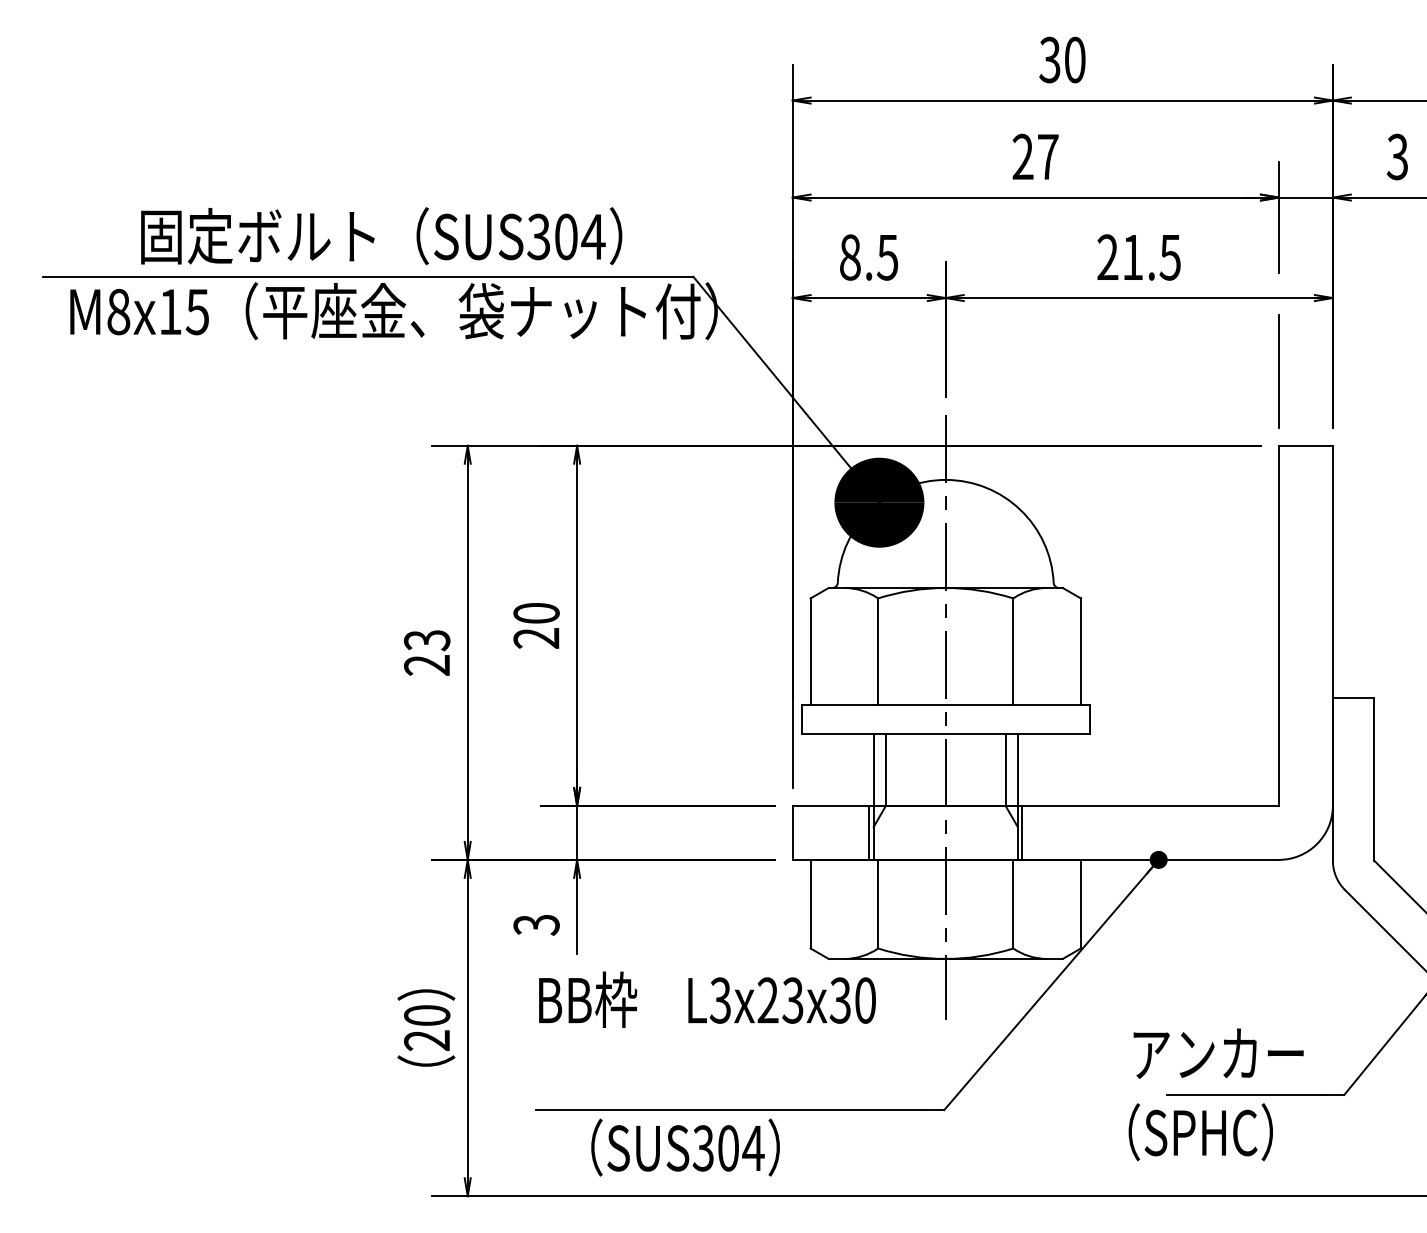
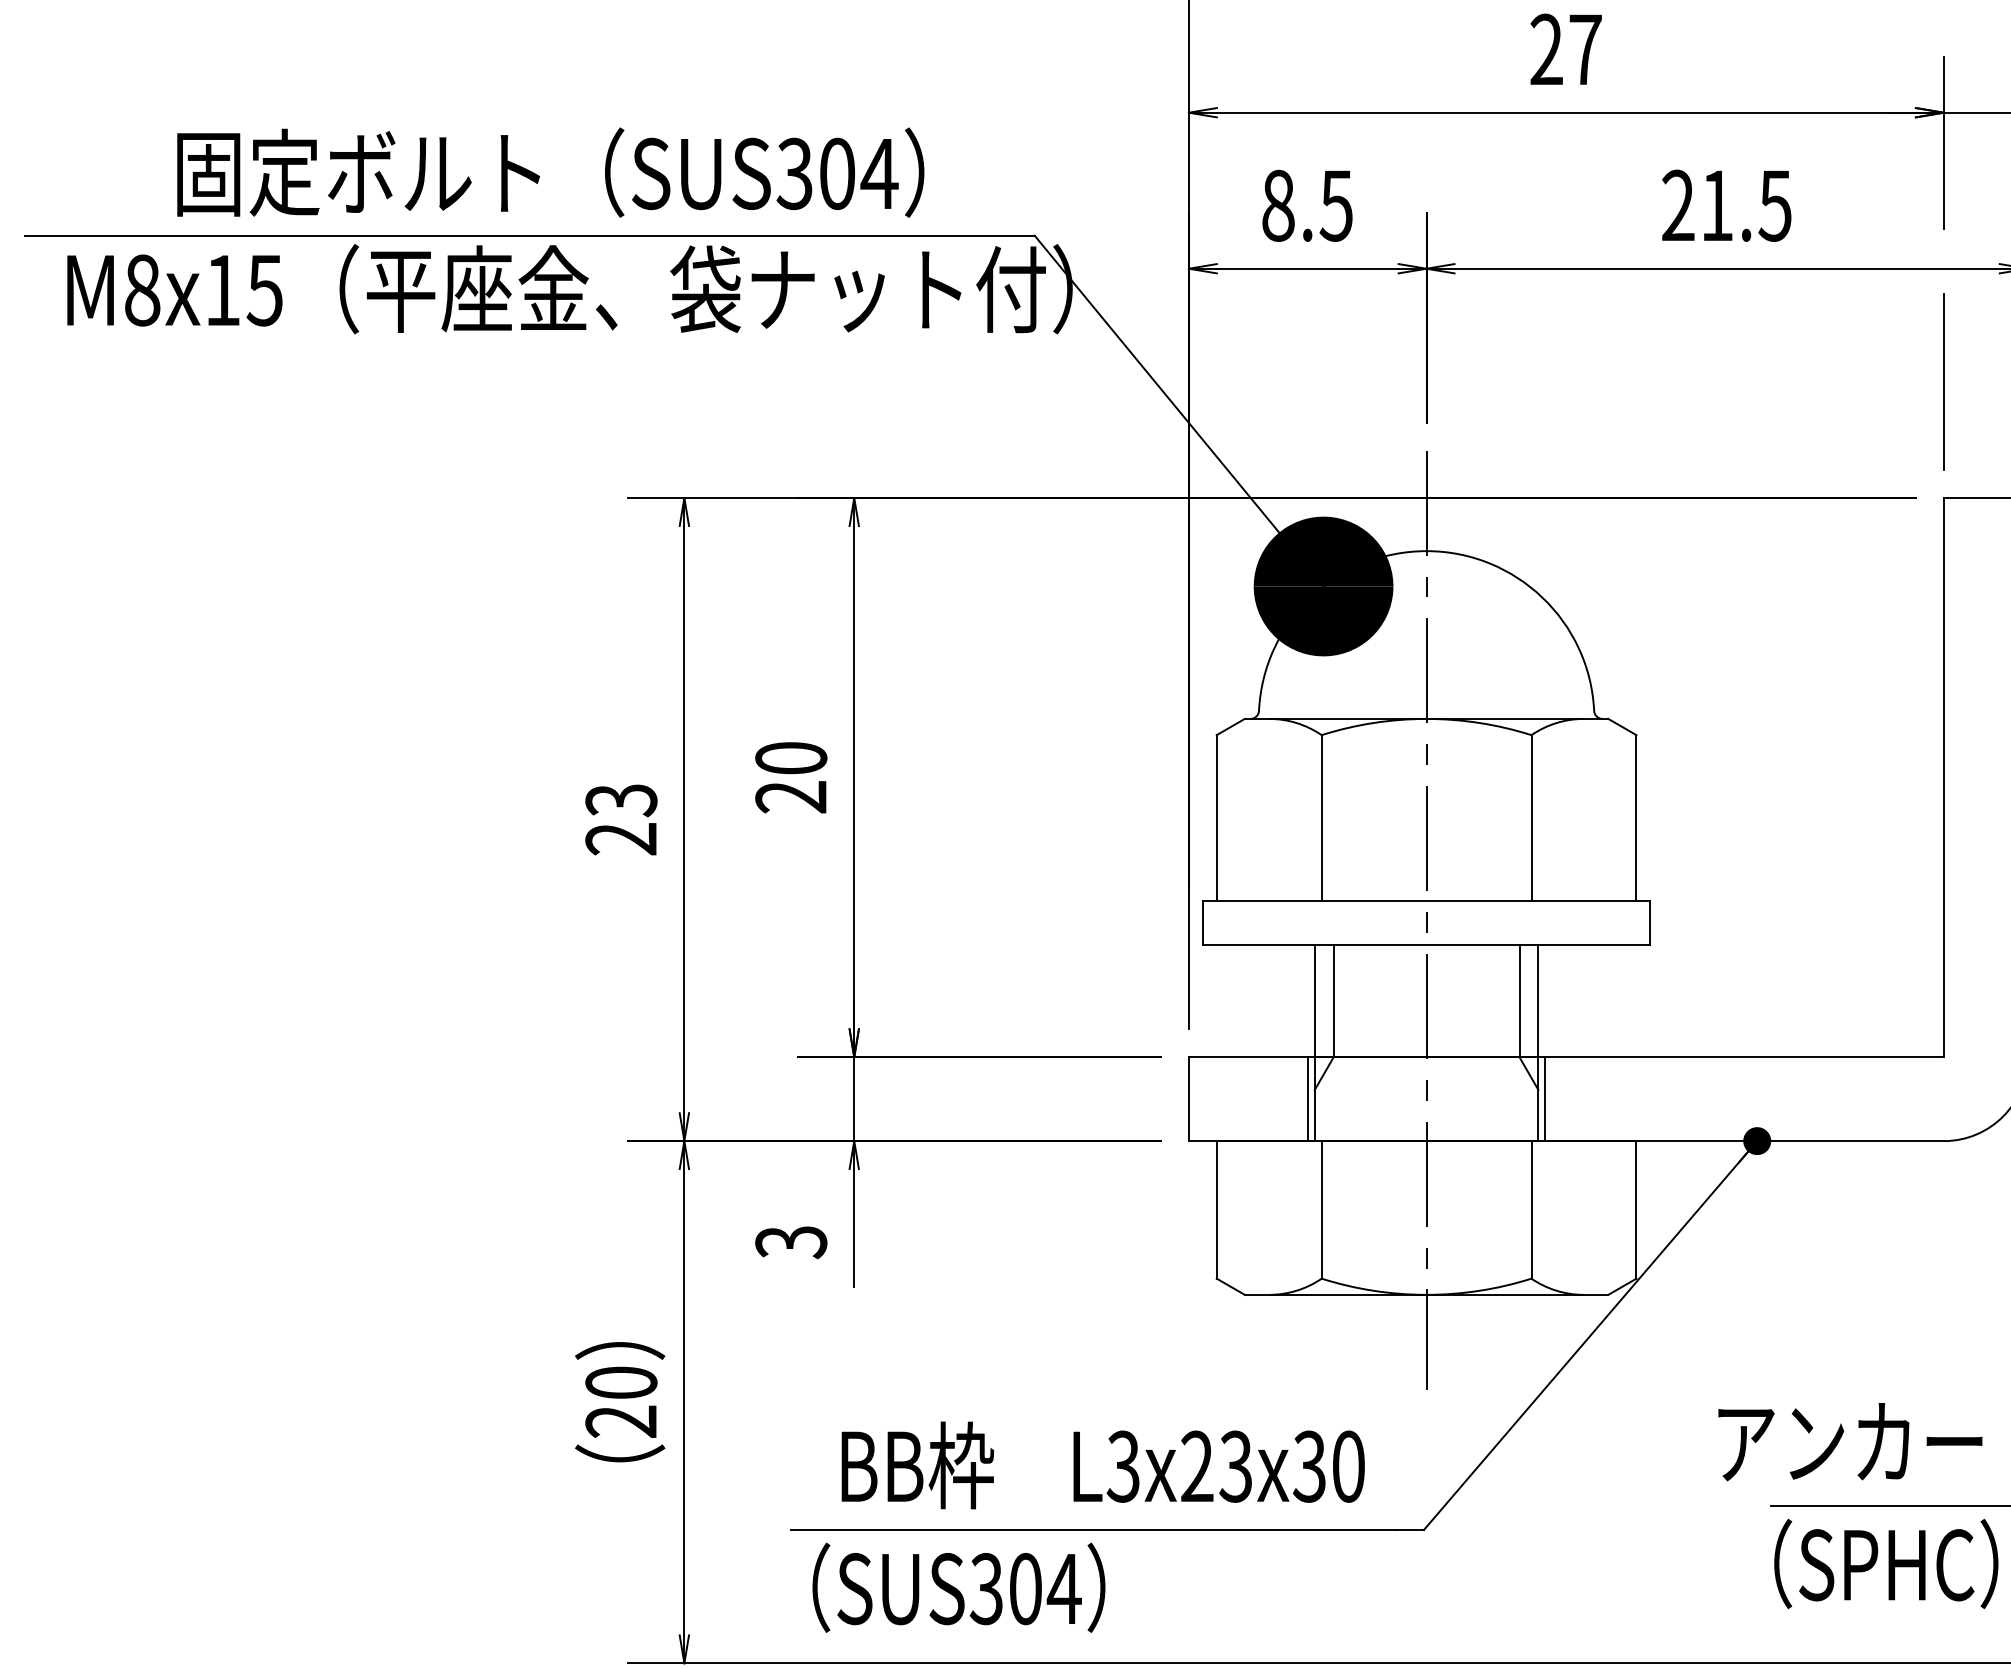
text: (707, 999) -> (1103, 1465), moved
text: (1200, 1132) -> (1885, 1564), moved
text: (685, 1147) -> (958, 1587), moved

